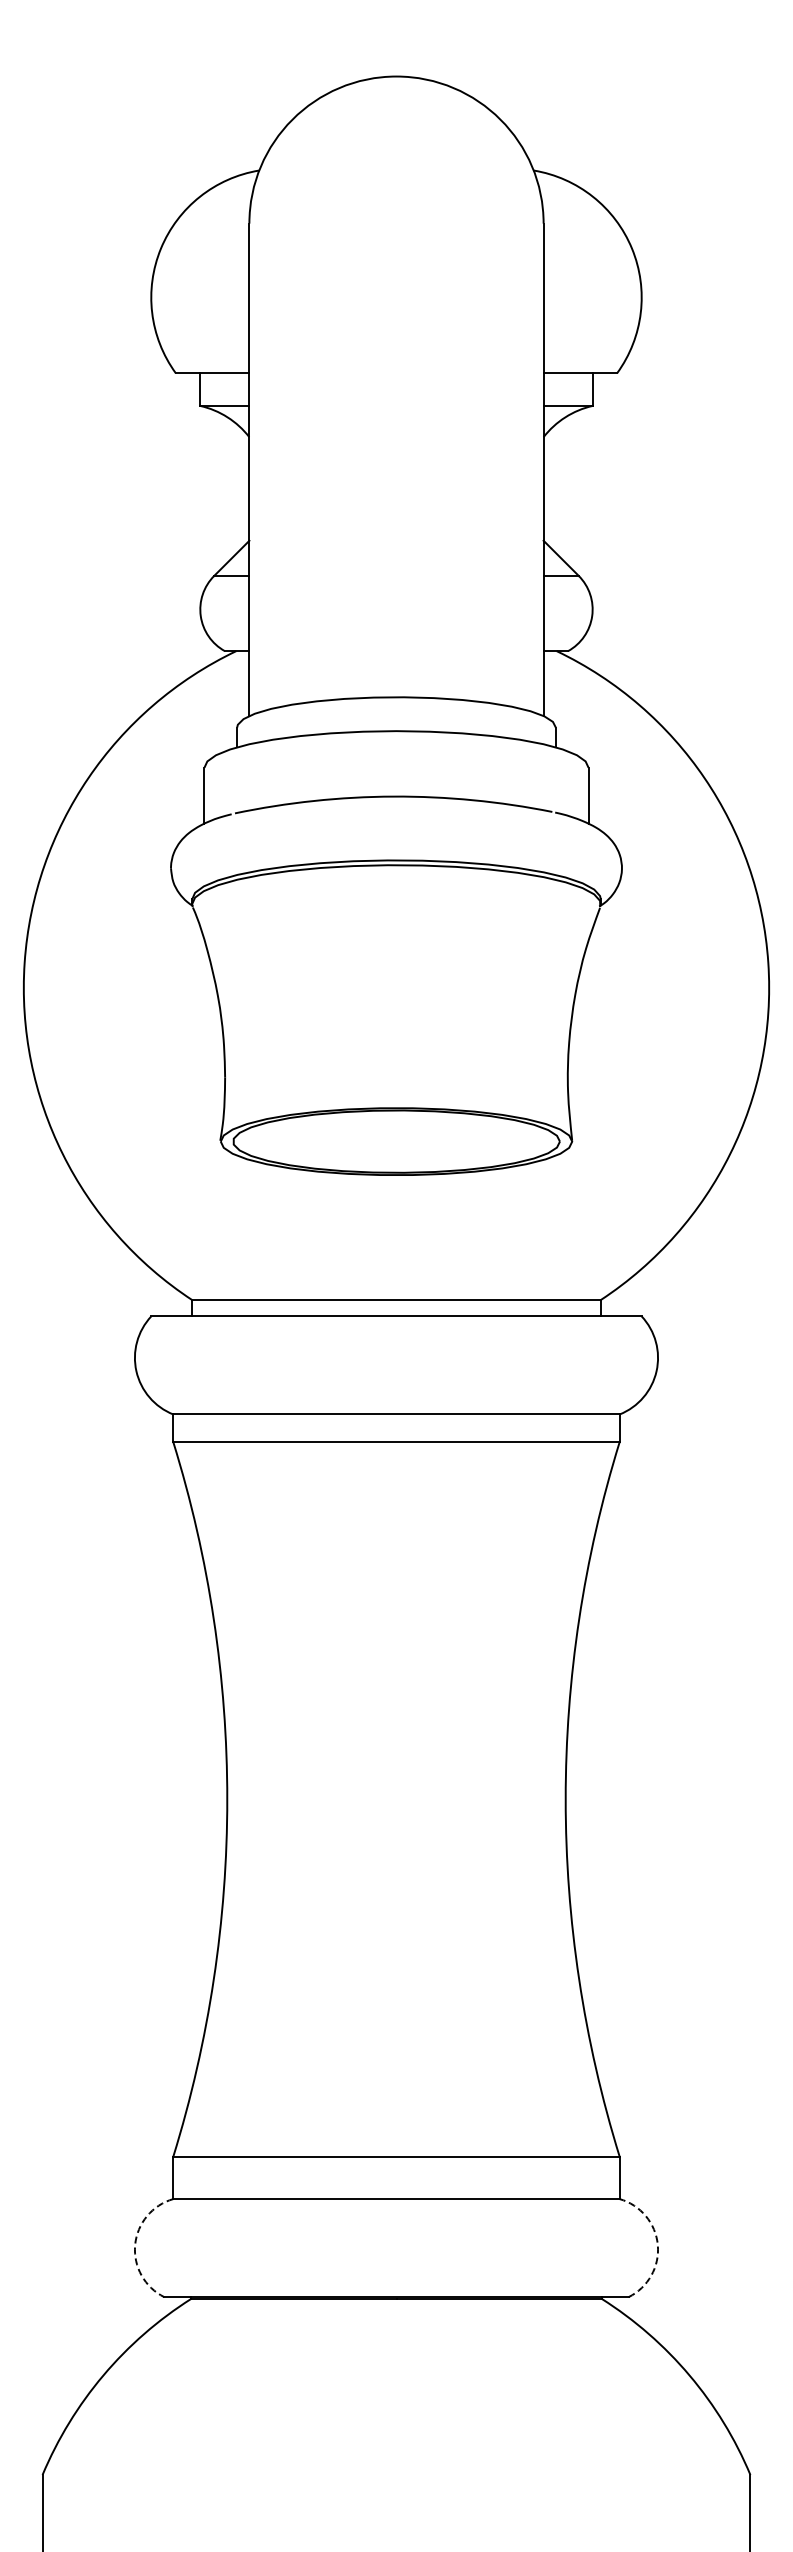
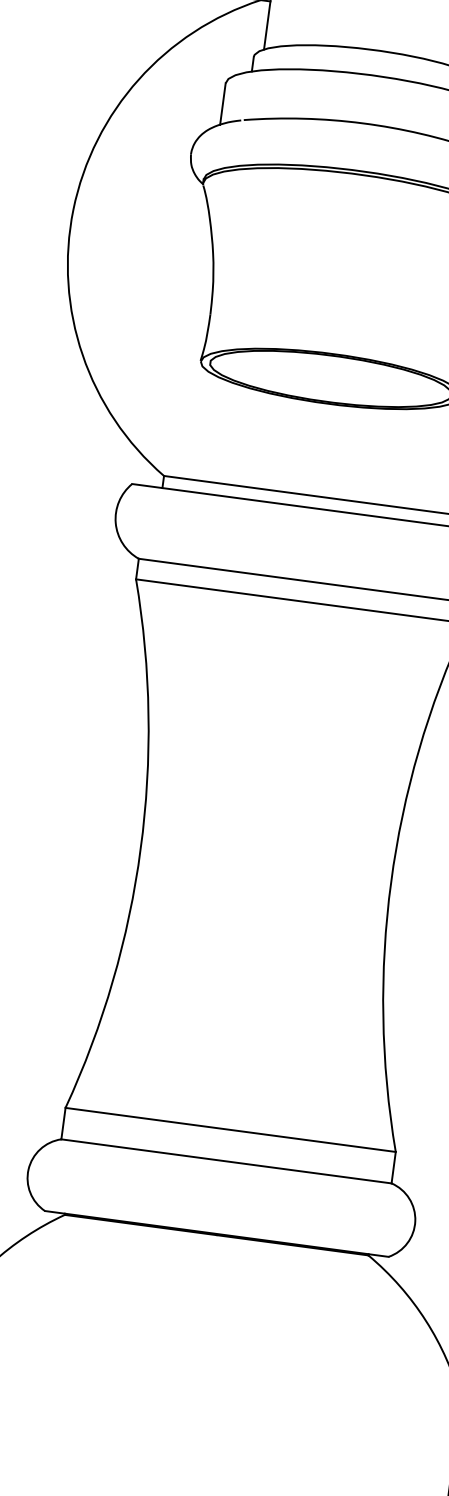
arc: (135, 2245) -> (28, 1169), dashed -> solid
arc: (657, 2245) -> (415, 1221), dashed -> solid

